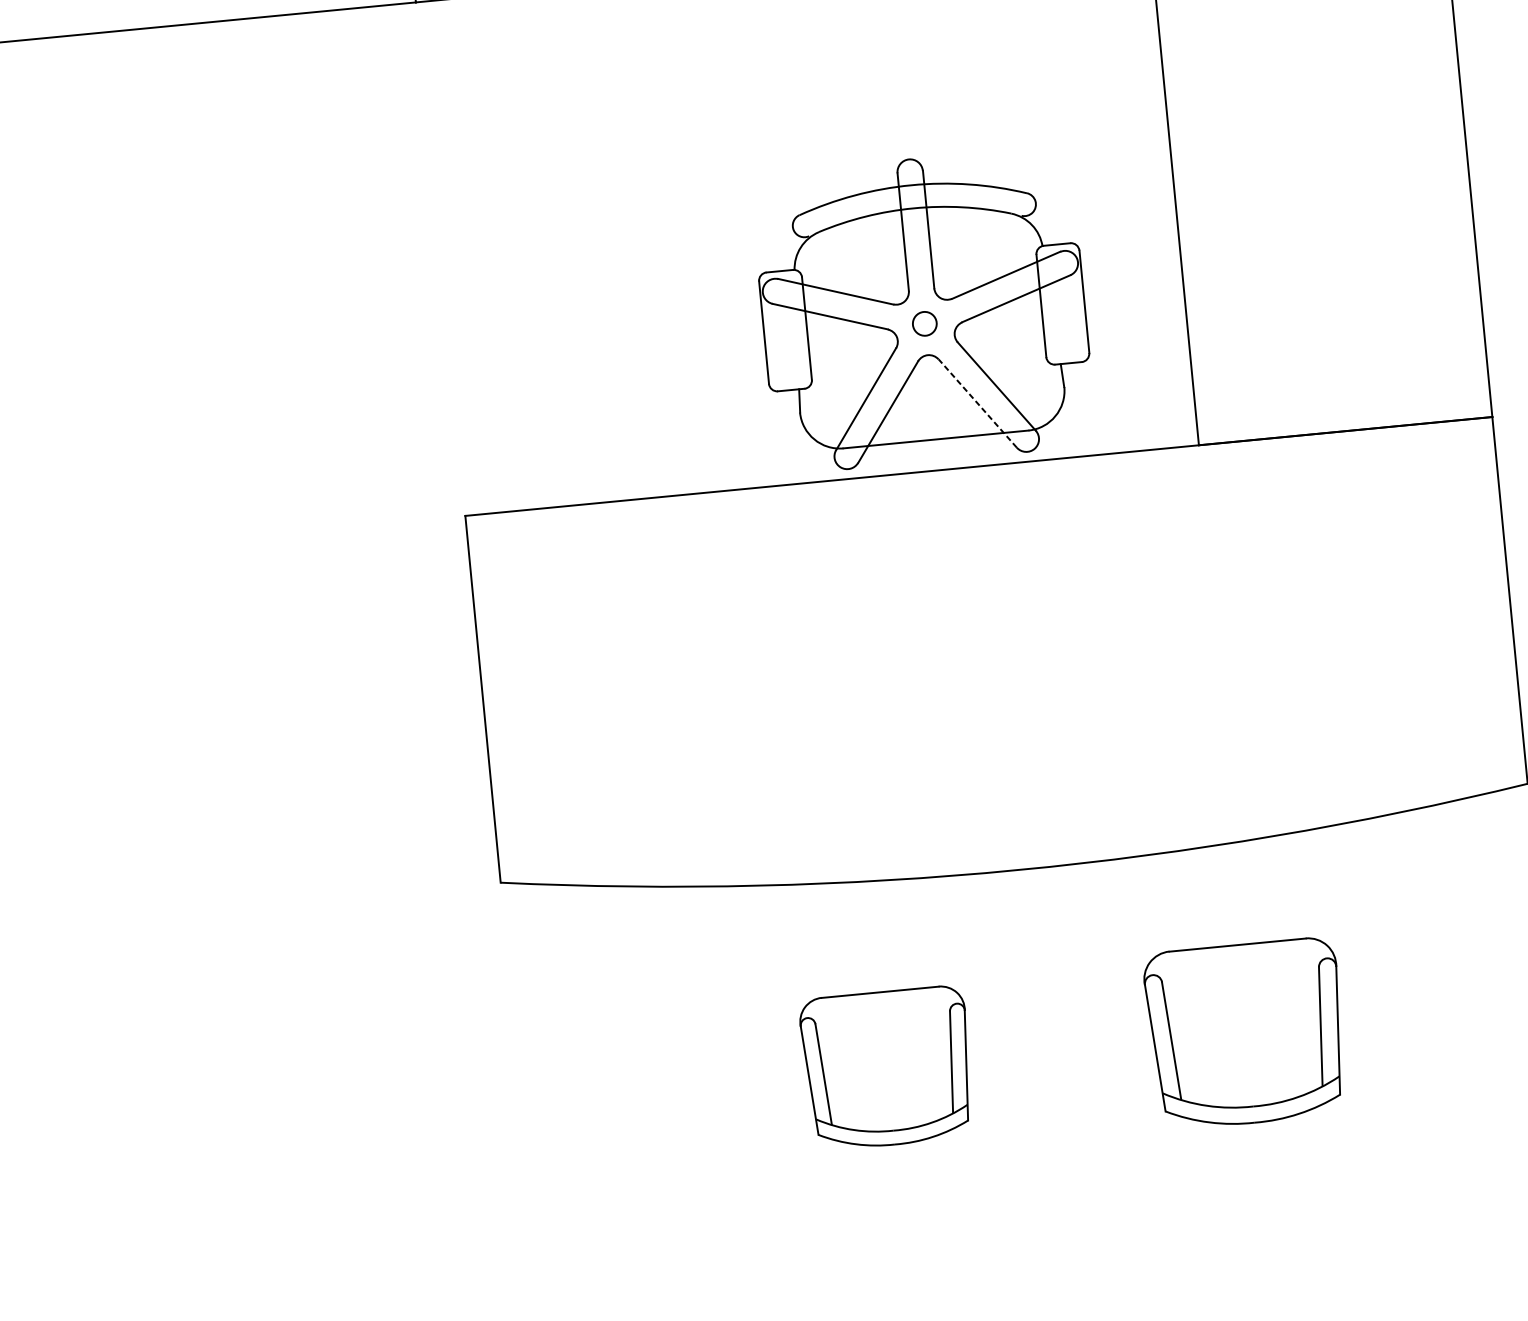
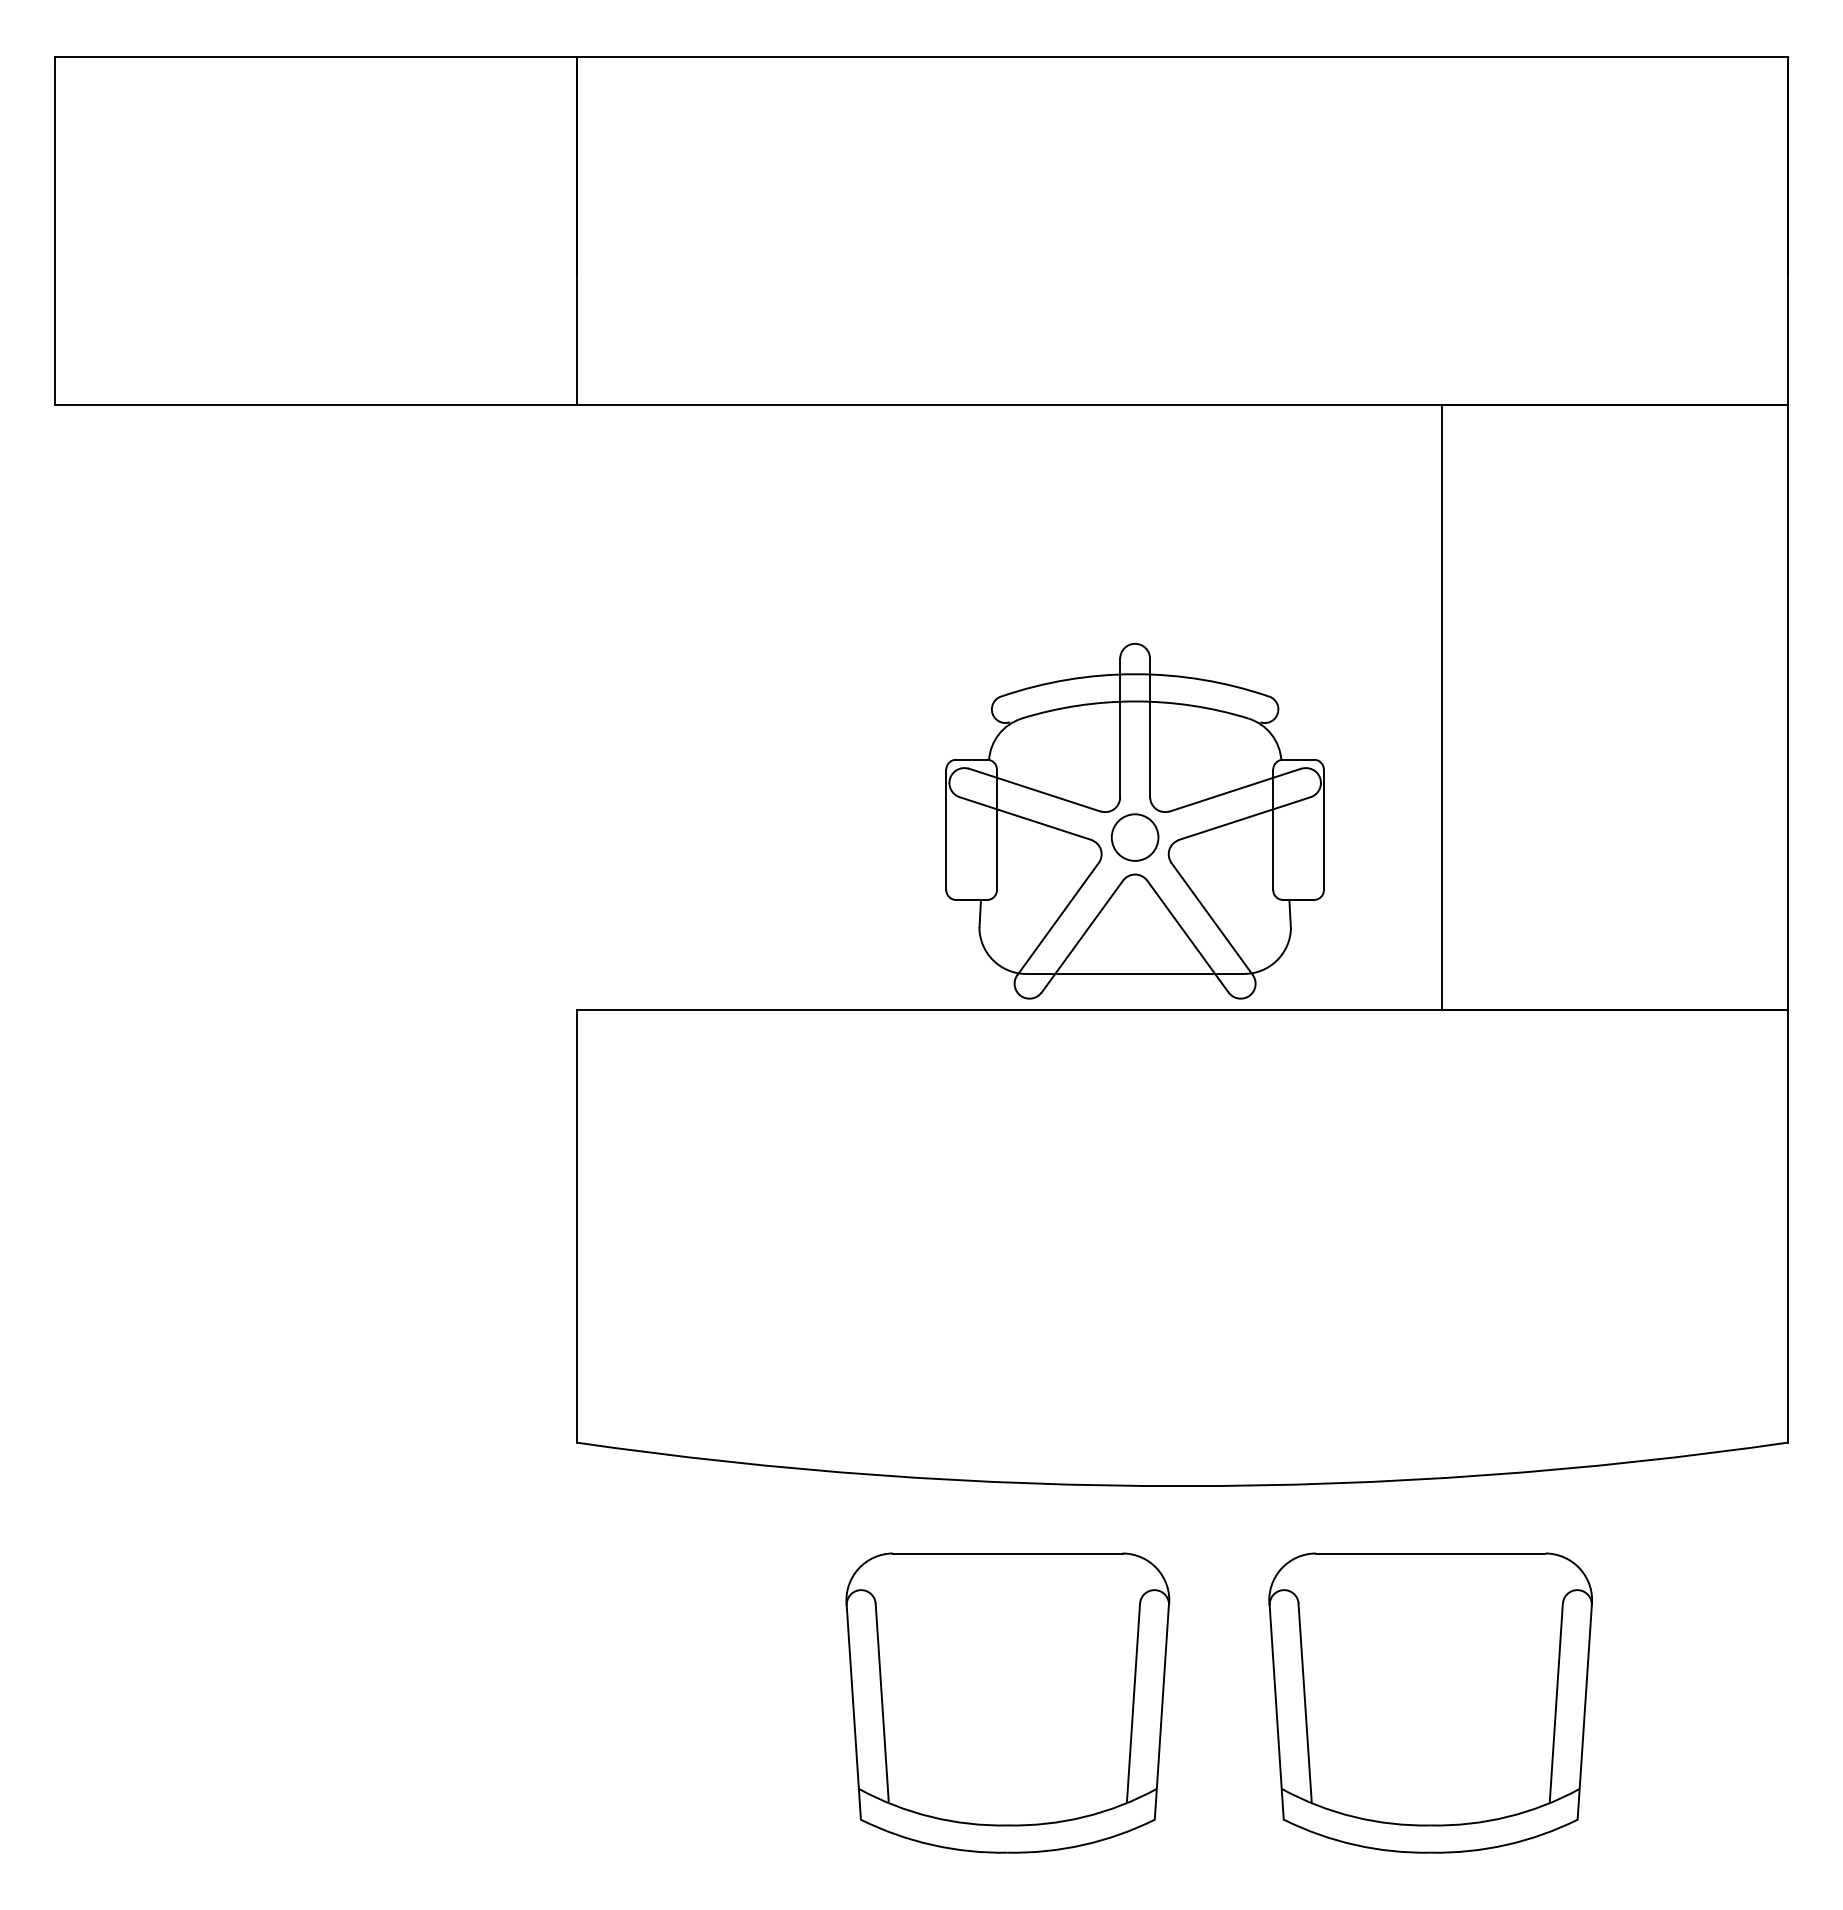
circle: (924, 323) -> (1134, 837), size x1.67
line: (977, 403) -> (1187, 936), dashed -> solid
part: (1246, 1033) -> (1430, 1702), size x1.43
part: (887, 1067) -> (1007, 1702), size x1.67

